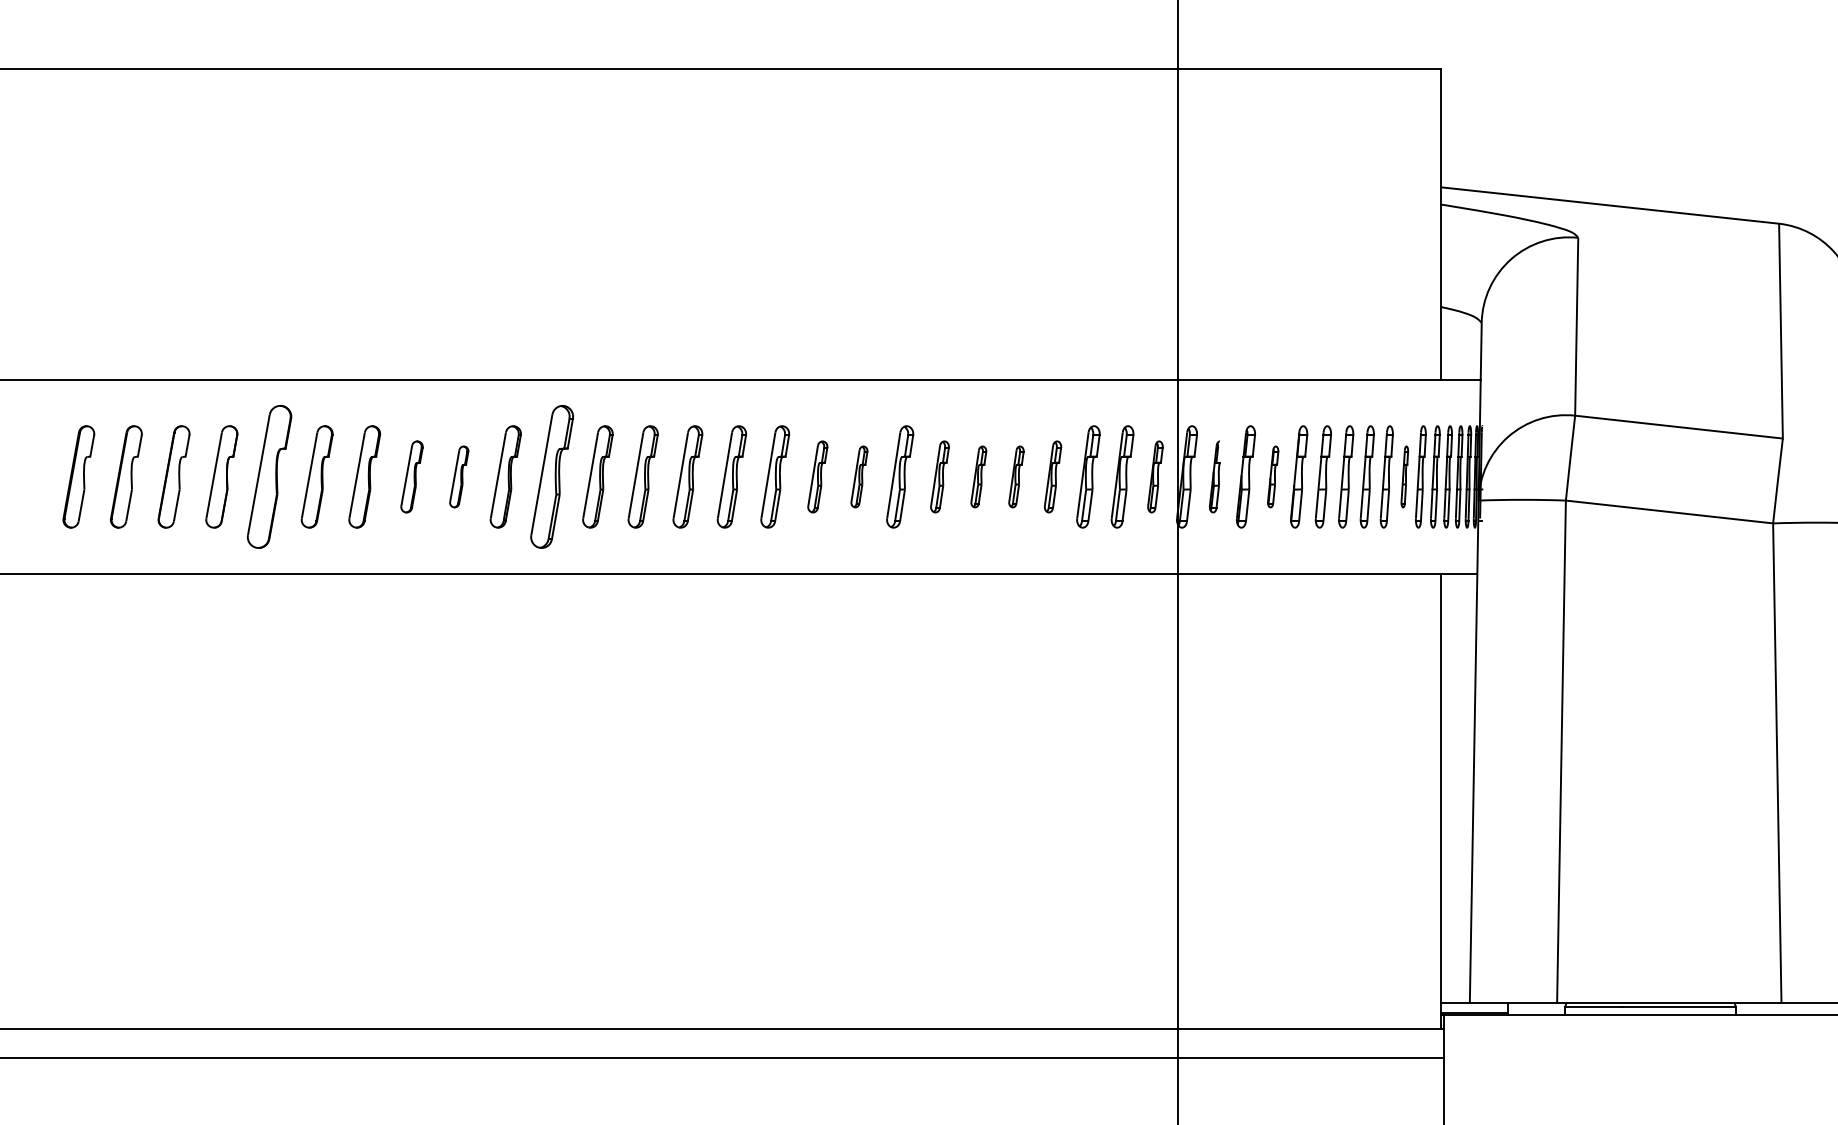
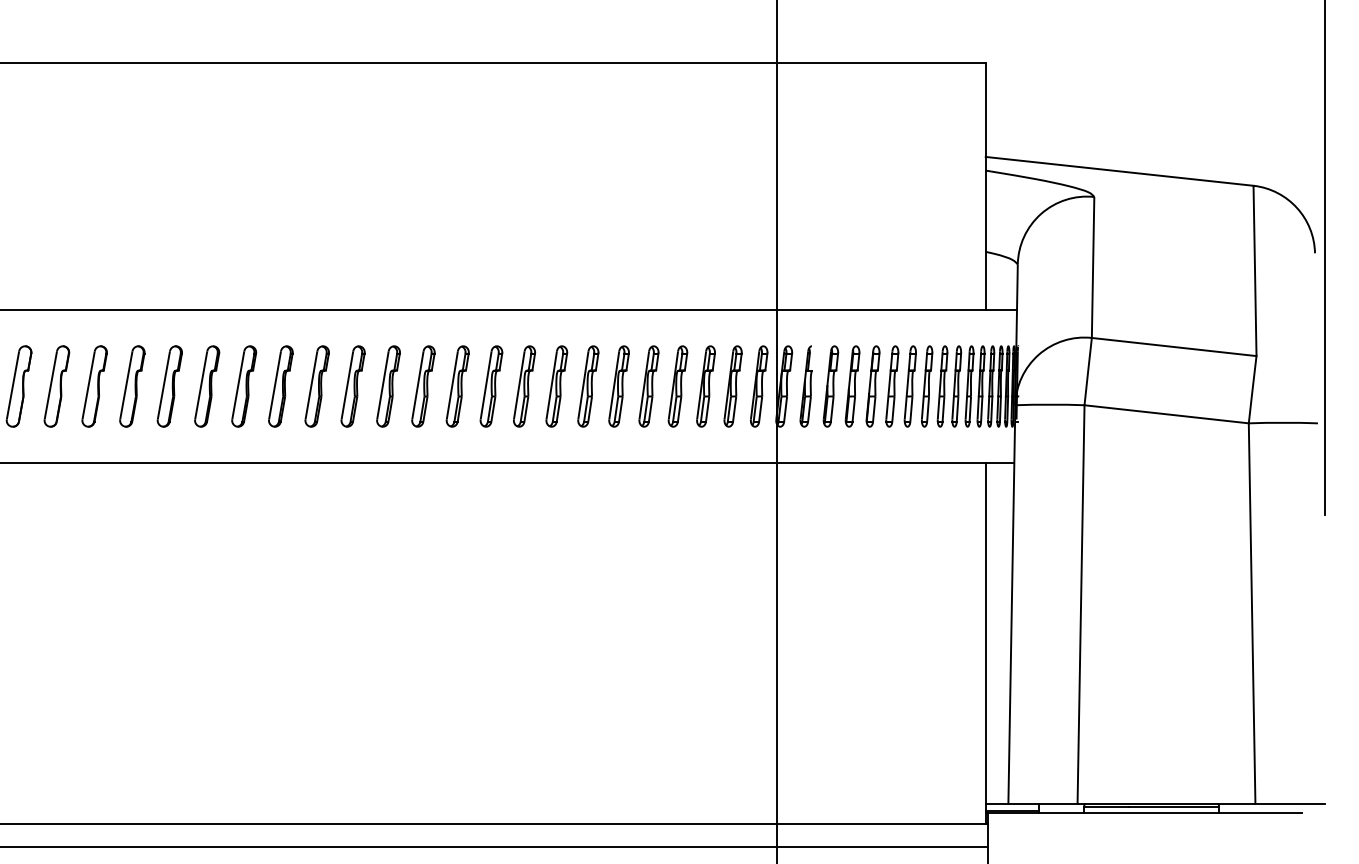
part: (269, 476) -> (56, 386), size x0.71
part: (411, 476) -> (169, 386), size x1.43
part: (459, 476) -> (207, 386), size x1.67
part: (551, 476) -> (280, 386), size x0.71
part: (817, 476) -> (491, 386), size x1.43
part: (859, 476) -> (524, 386), size x1.67
part: (939, 476) -> (587, 386), size x1.43
part: (978, 476) -> (618, 386), size x1.67
part: (1016, 476) -> (649, 386), size x1.67
part: (1052, 476) -> (677, 386), size x1.43
part: (1155, 476) -> (759, 386), size x1.43
part: (1214, 476) -> (805, 386), size x1.43
part: (1272, 476) -> (851, 386), size x1.67
part: (1404, 476) -> (956, 386), size x1.67

